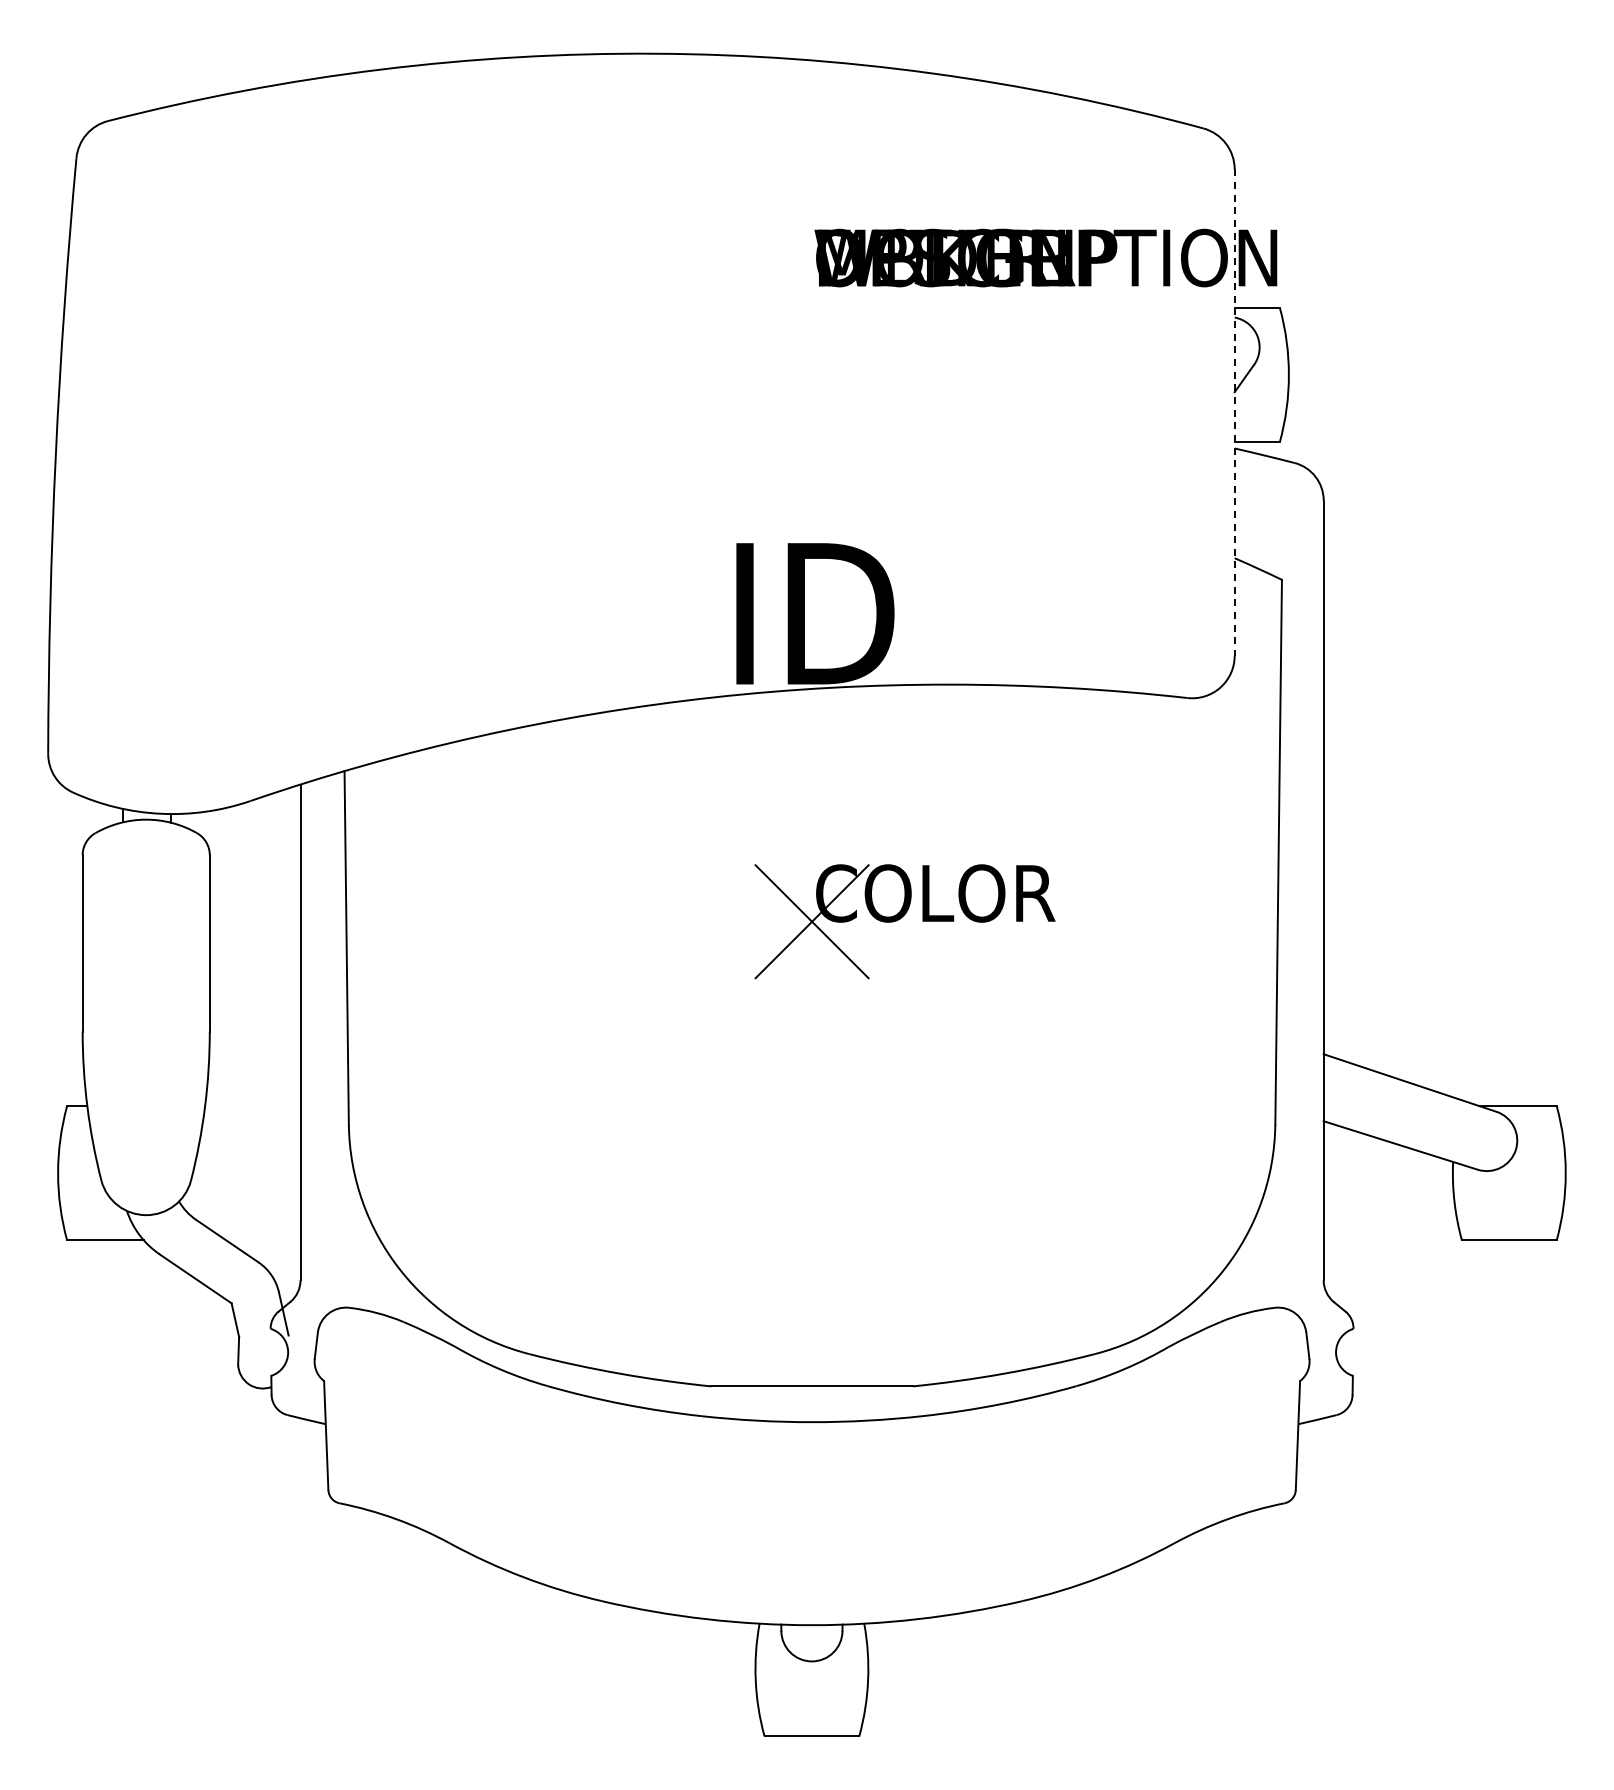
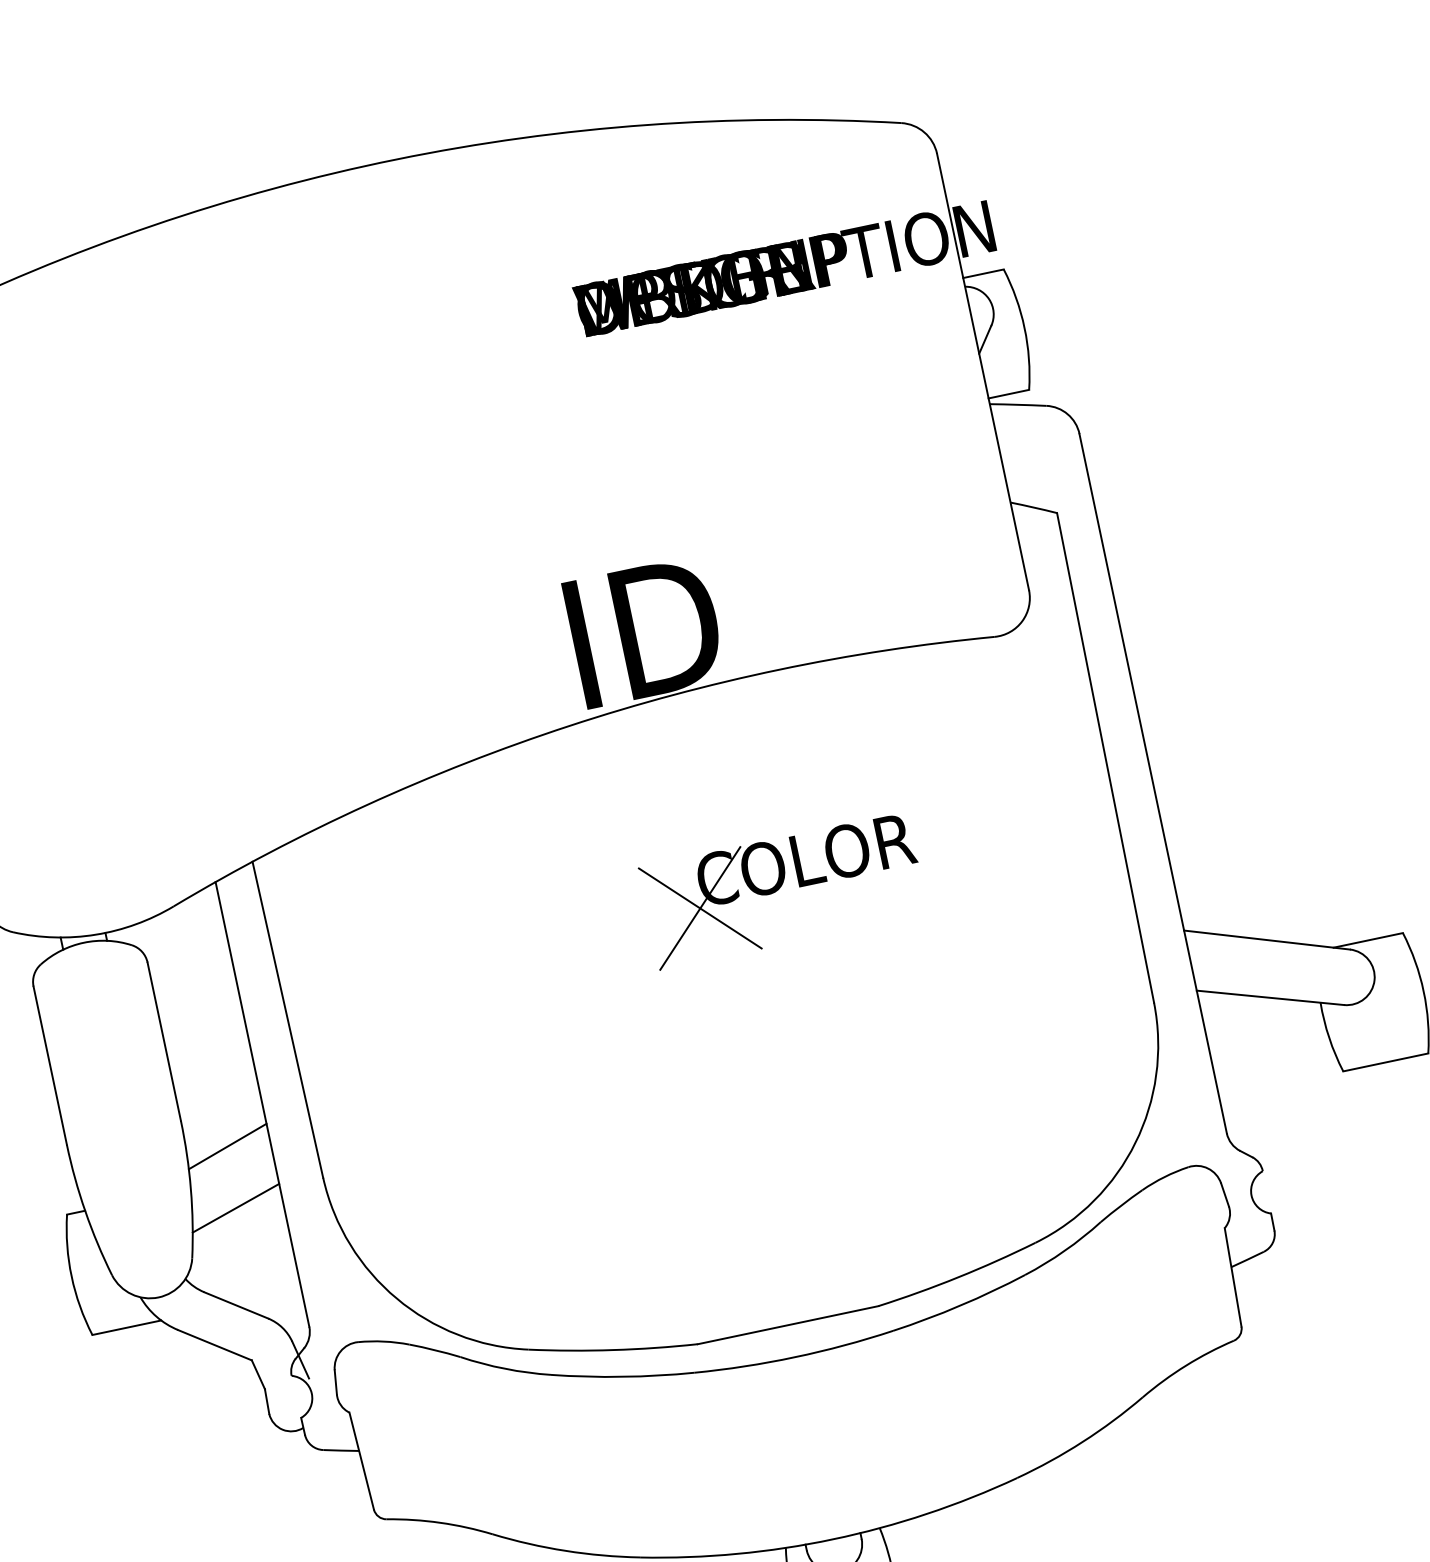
line: (1234, 413) -> (983, 372), dashed -> solid
line: (253, 1069) -> (227, 1146), added
line: (248, 1137) -> (235, 1208), added

